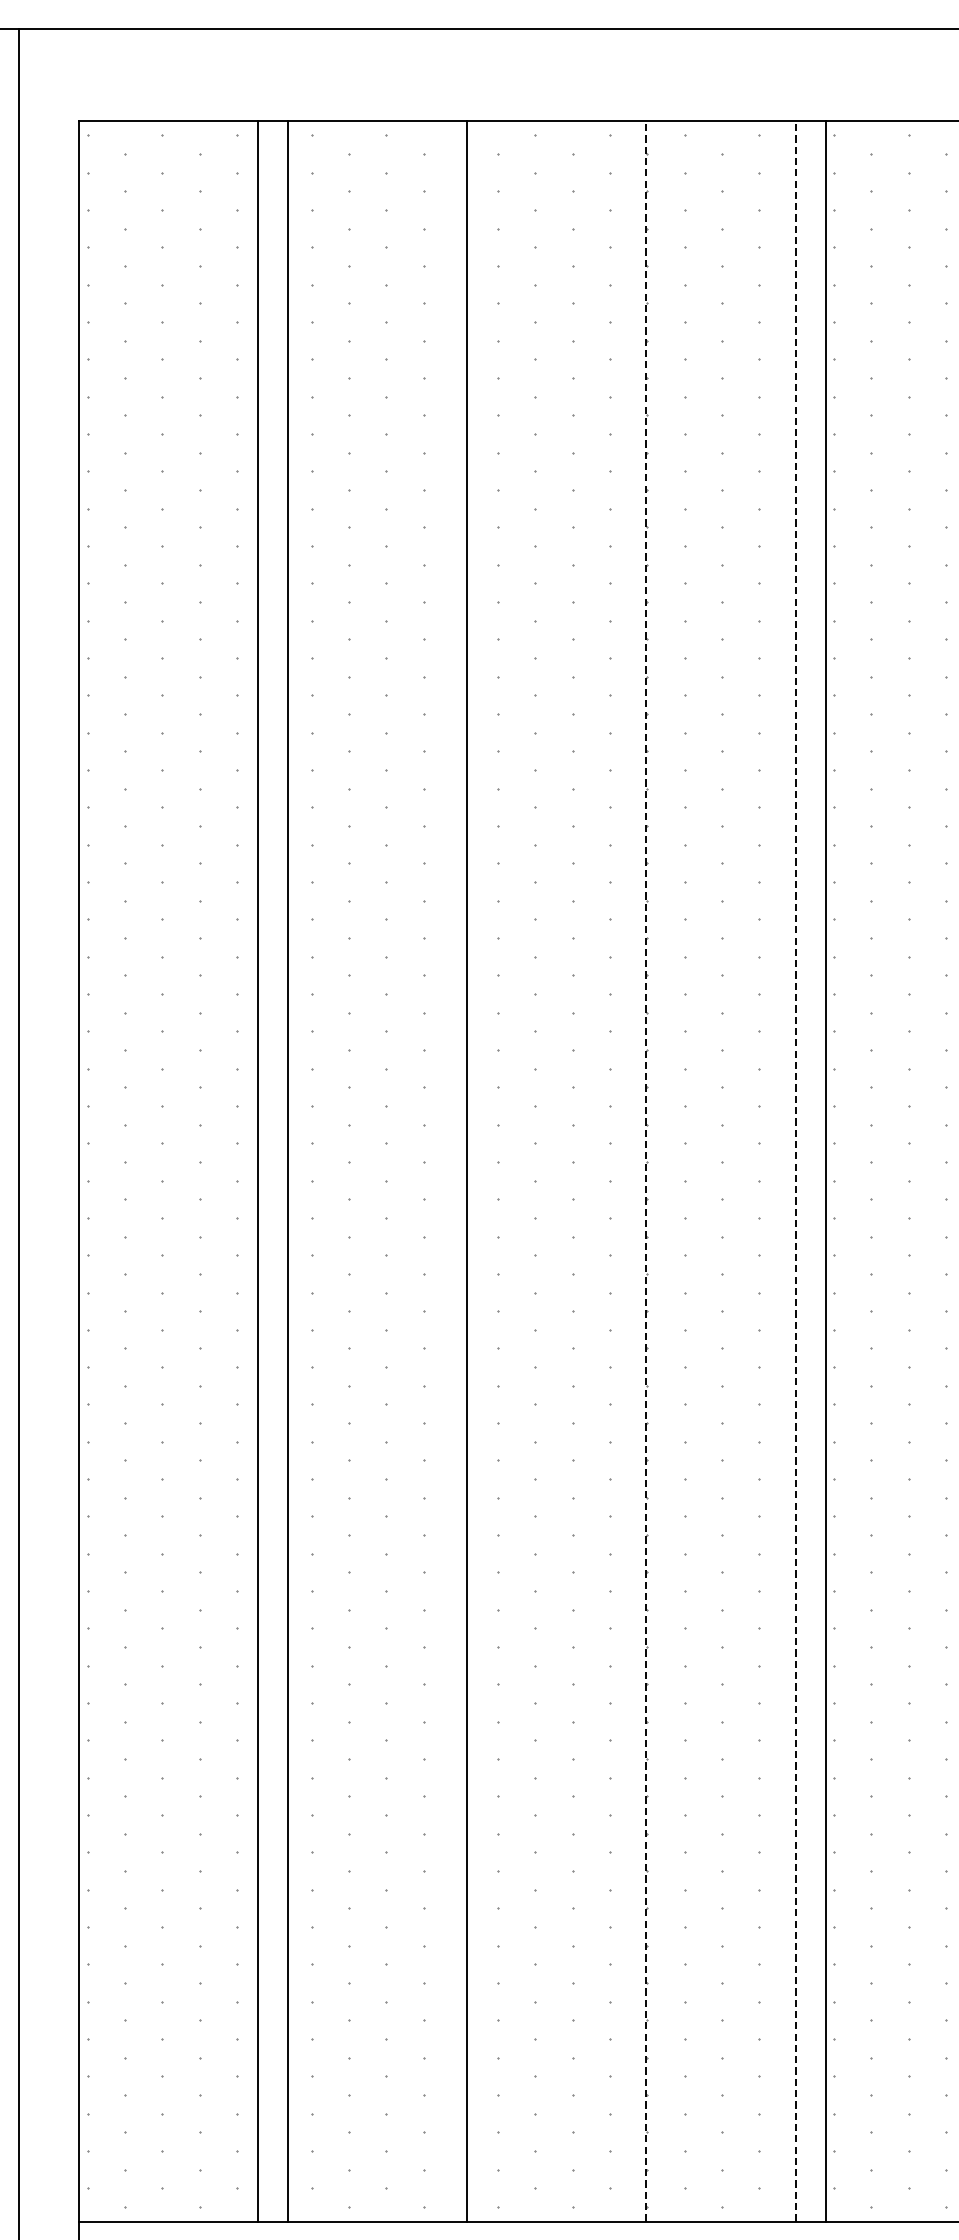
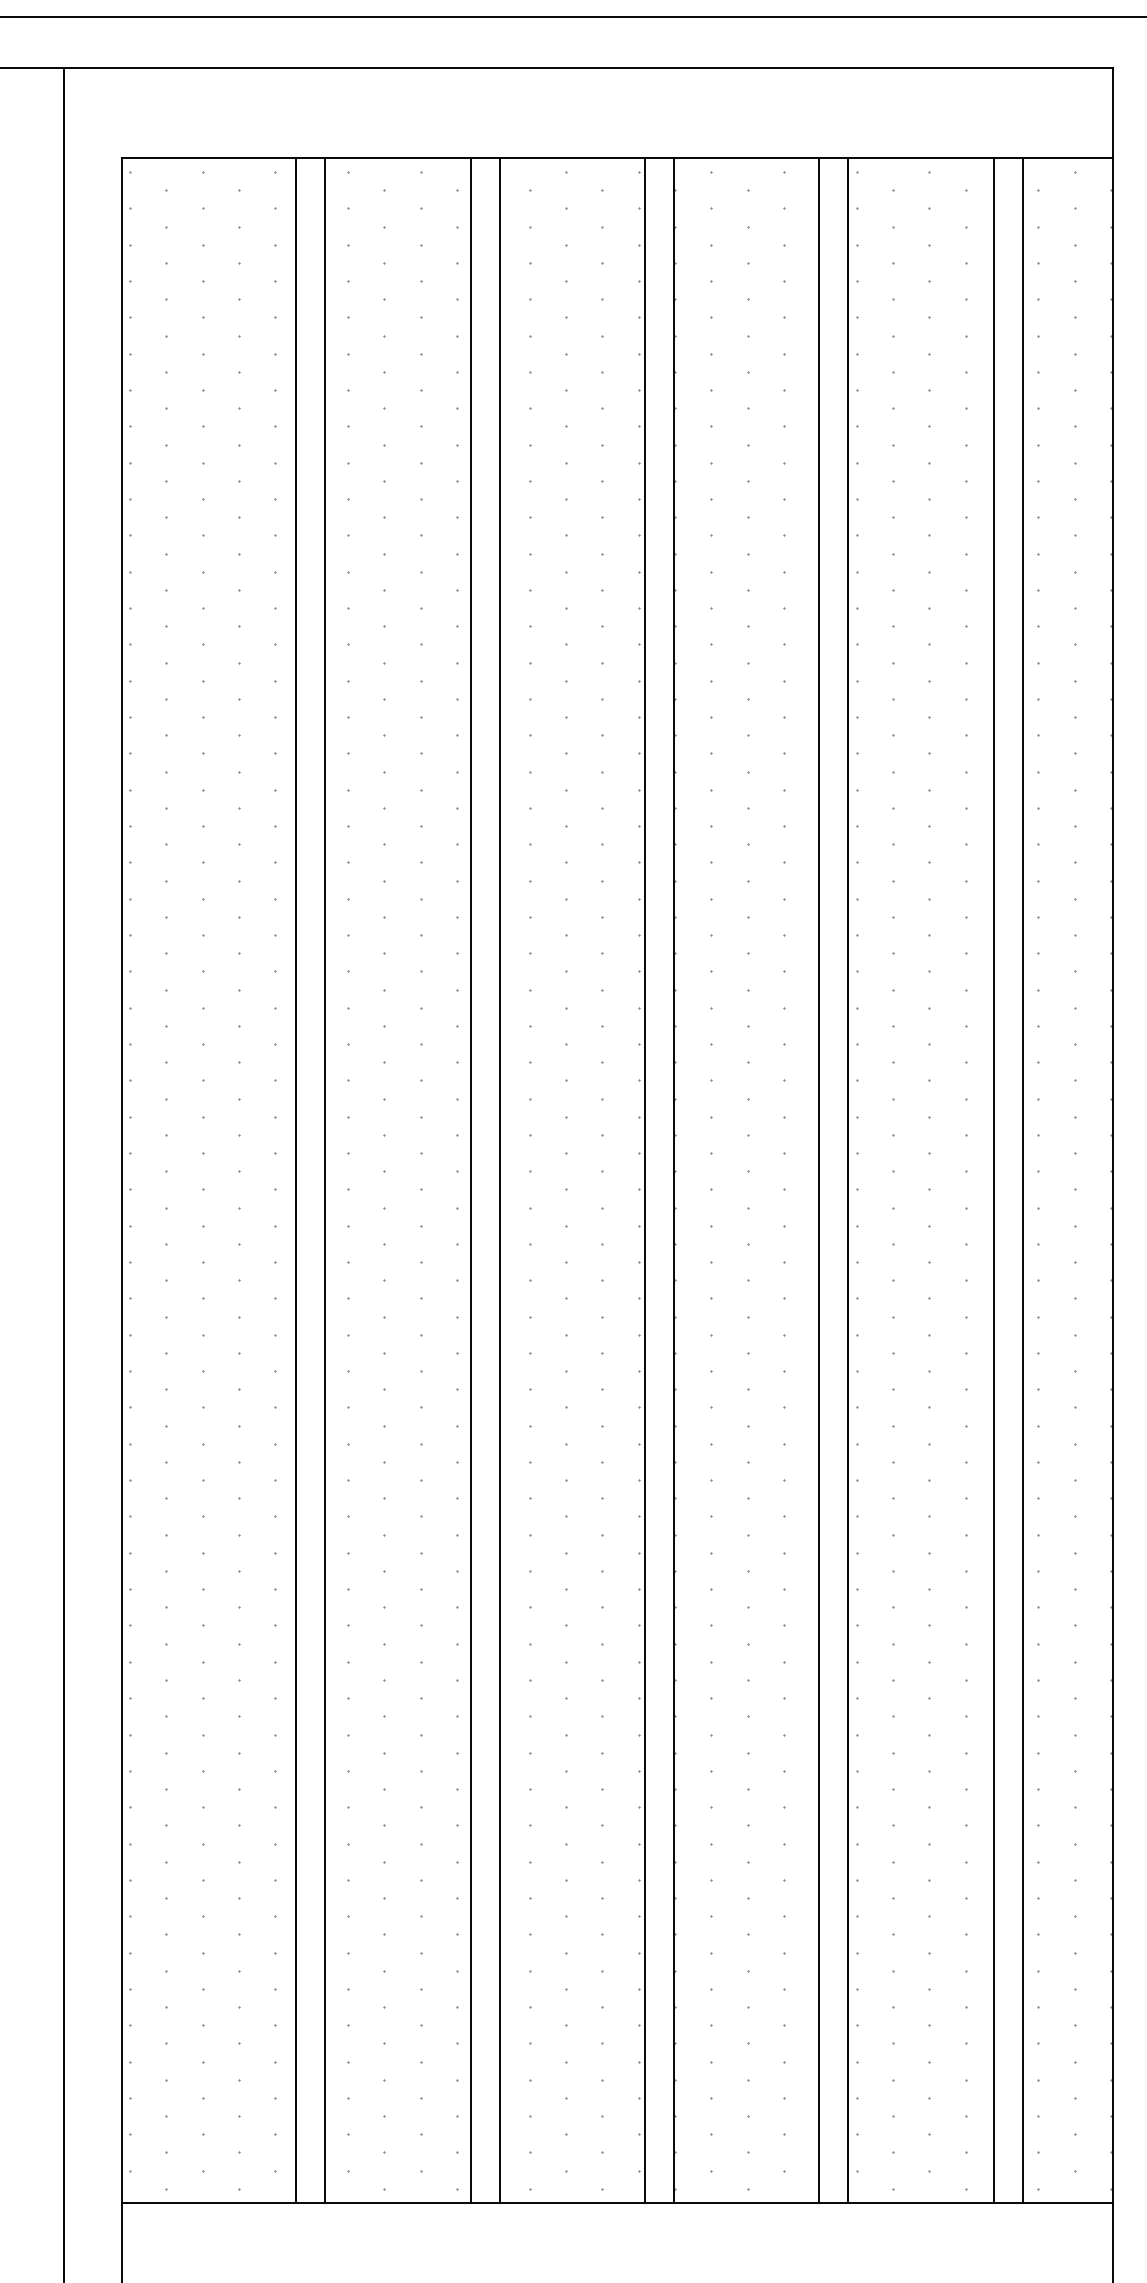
line: (437, 1170) -> (470, 1179), added
line: (616, 1170) -> (644, 1179), added
line: (646, 1171) -> (674, 1180), dashed -> solid
line: (795, 1171) -> (819, 1180), dashed -> solid

